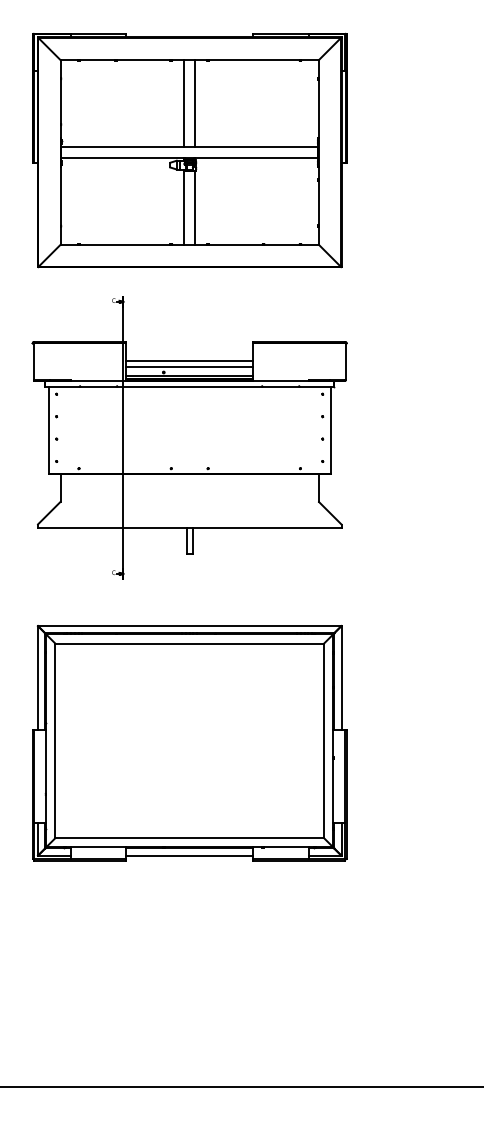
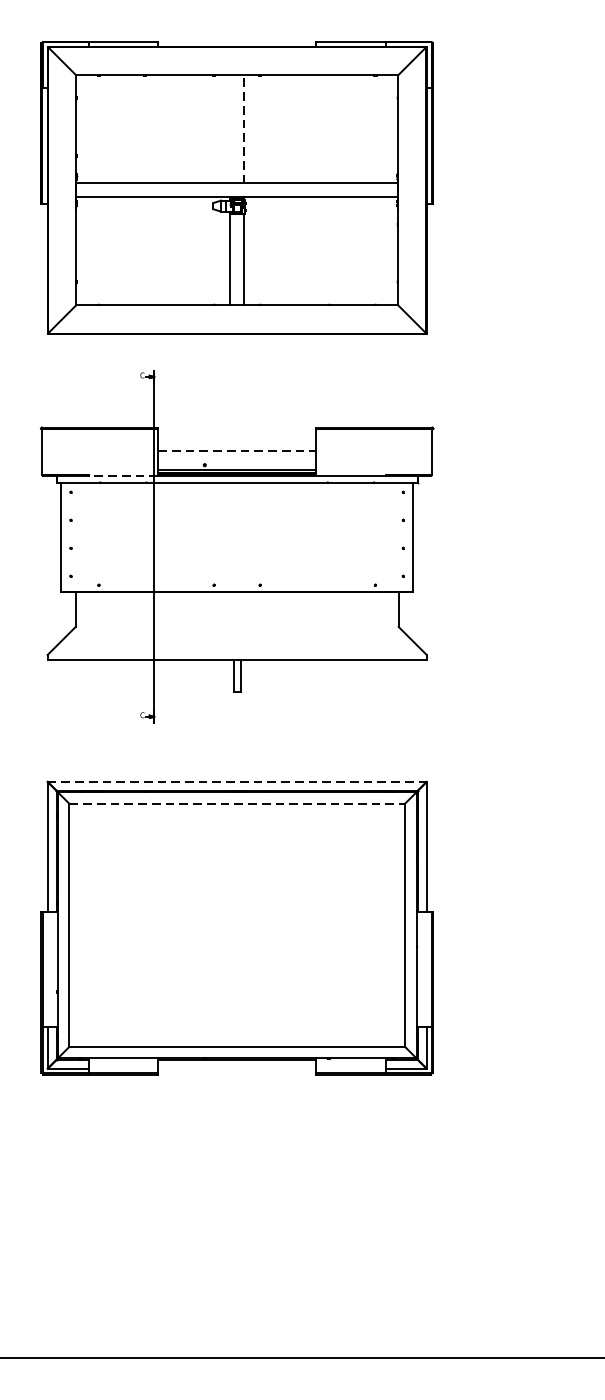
line: (184, 103) -> (230, 129), removed
line: (195, 103) -> (244, 129), solid -> dashed
line: (190, 361) -> (238, 451), solid -> dashed
line: (189, 366) -> (236, 457), removed
line: (98, 380) -> (123, 475), solid -> dashed
line: (189, 625) -> (236, 781), solid -> dashed
line: (190, 643) -> (238, 803), solid -> dashed
line: (189, 855) -> (236, 1068), removed

